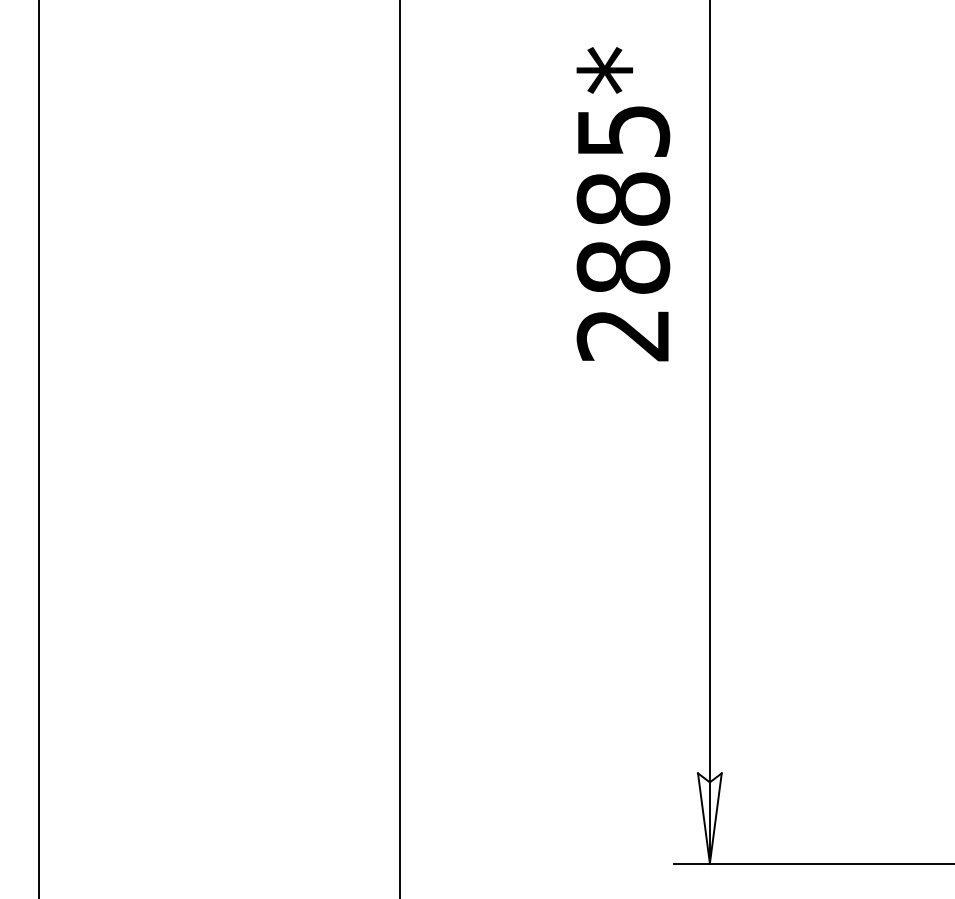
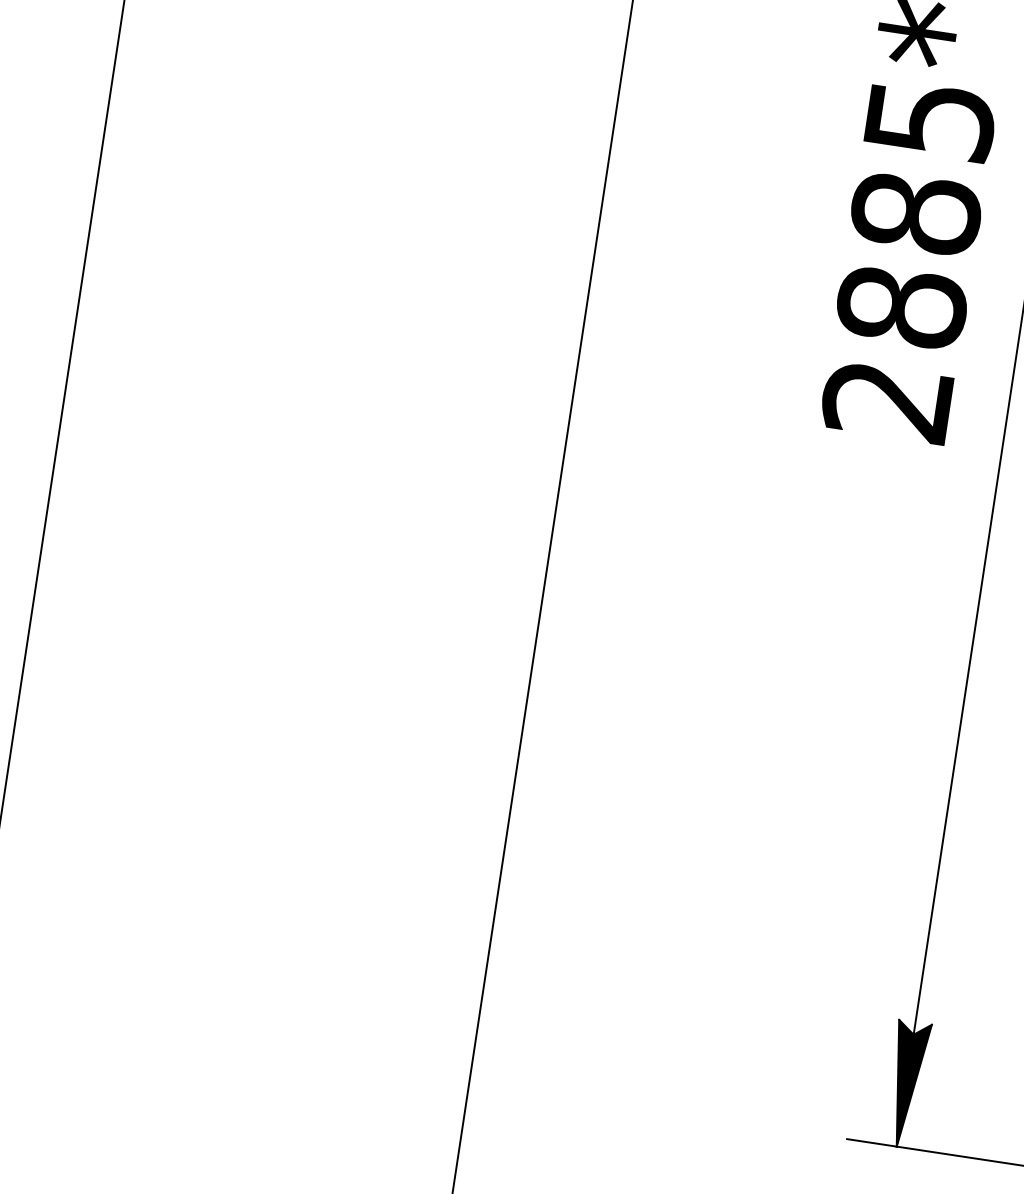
fill: (709, 818) -> (905, 1084), added

